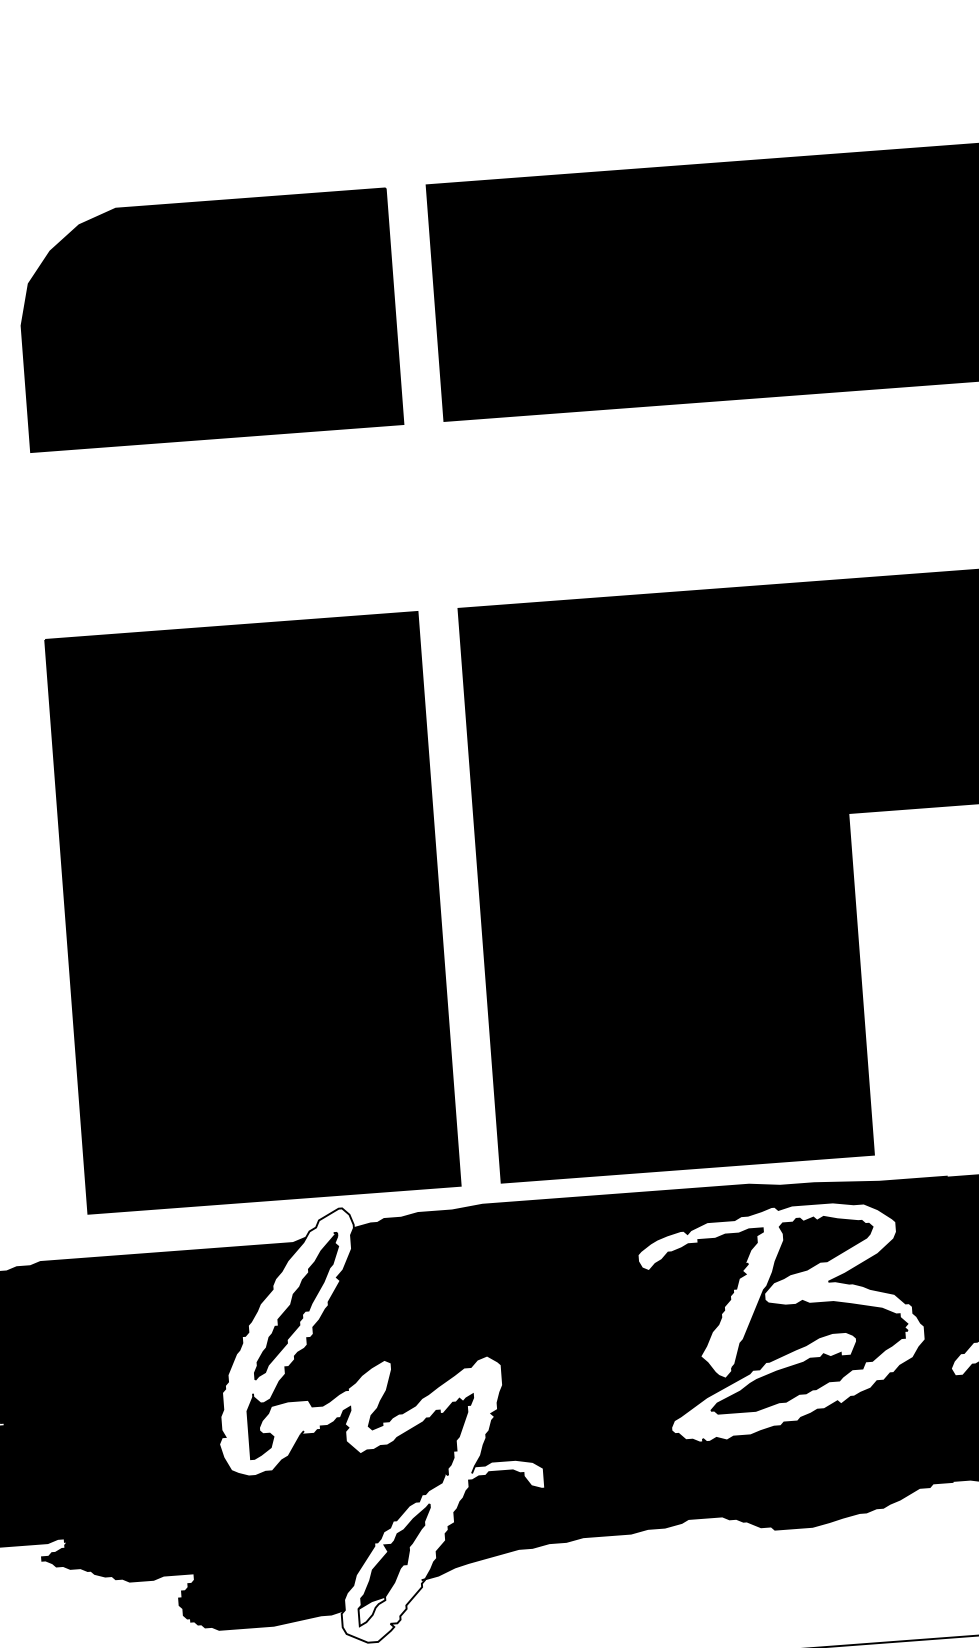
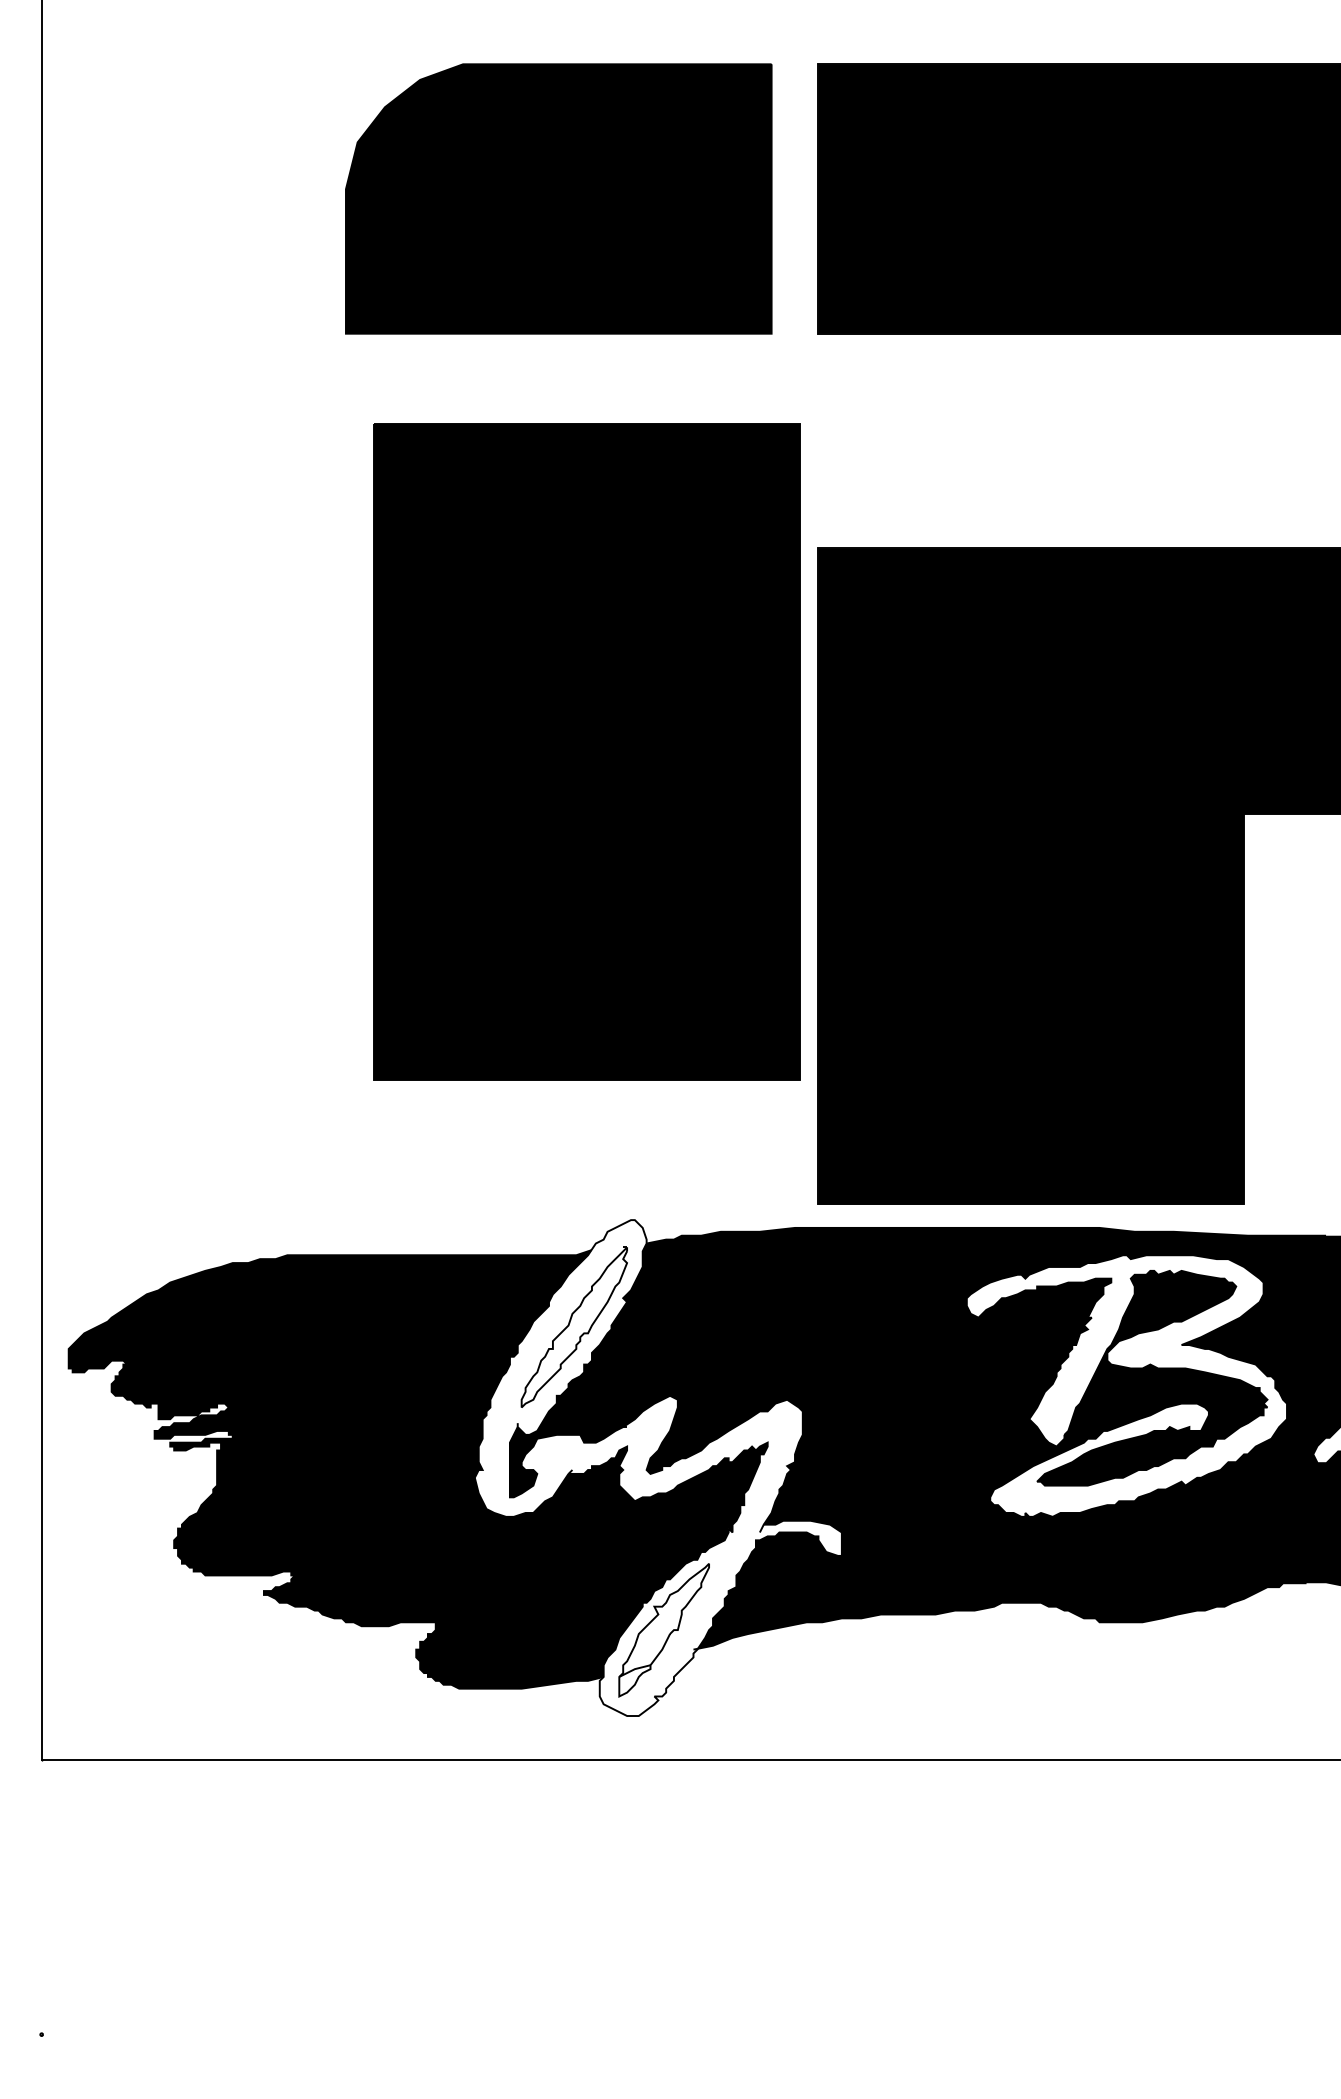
part: (252, 912) -> (586, 751), moved
fill: (296, 1306) -> (574, 1327), removed
fill: (394, 1555) -> (664, 1619), removed

